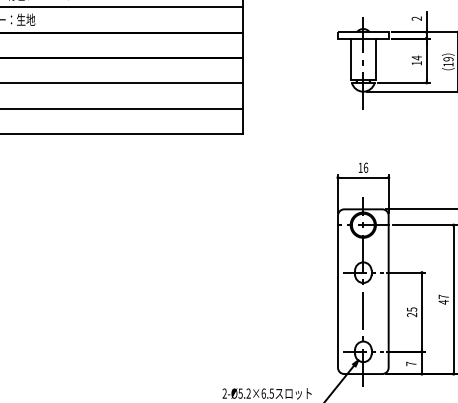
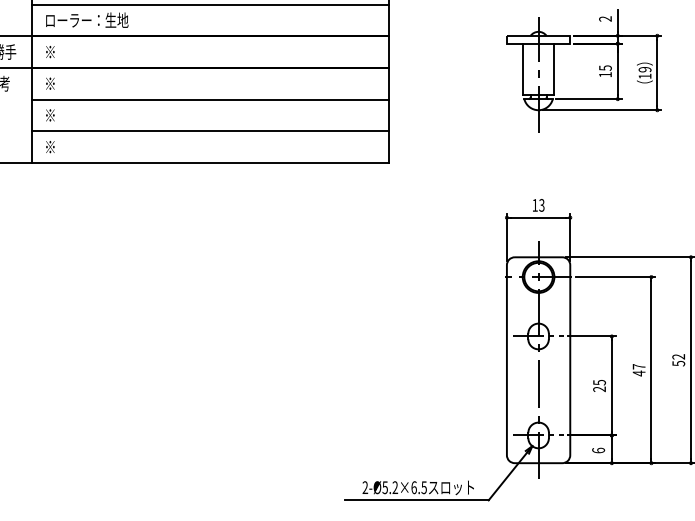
text: (416, 58) -> (605, 68), 14 -> 15
text: (365, 167) -> (541, 205), 16 -> 13
text: (411, 363) -> (598, 450), 7 -> 6

